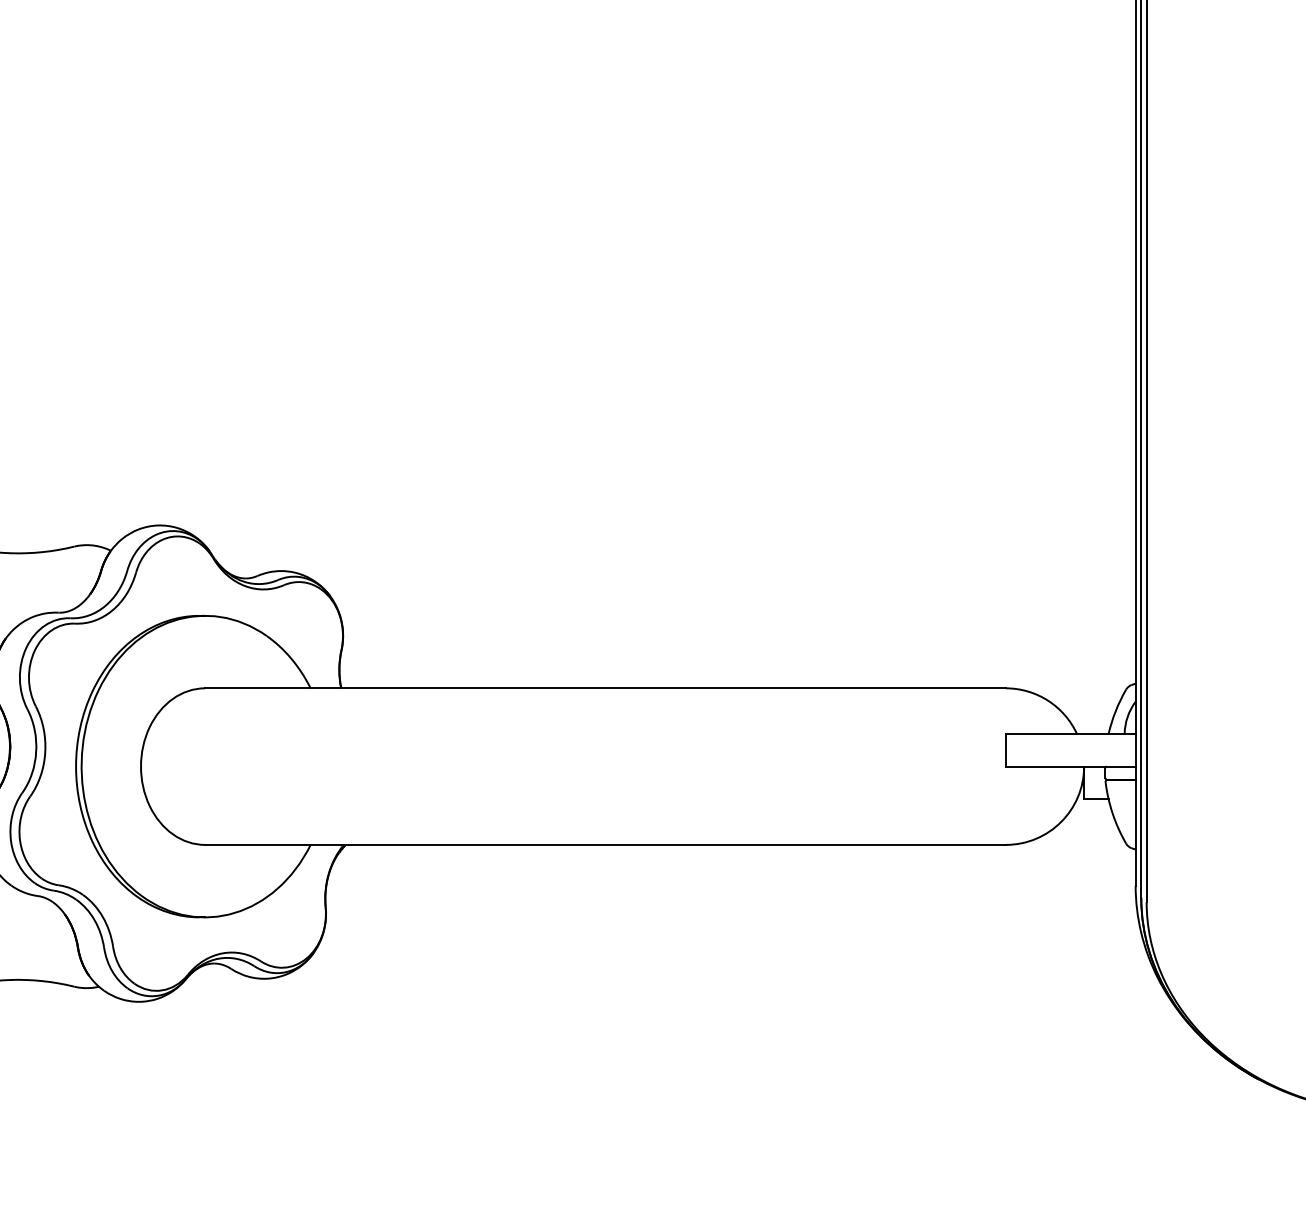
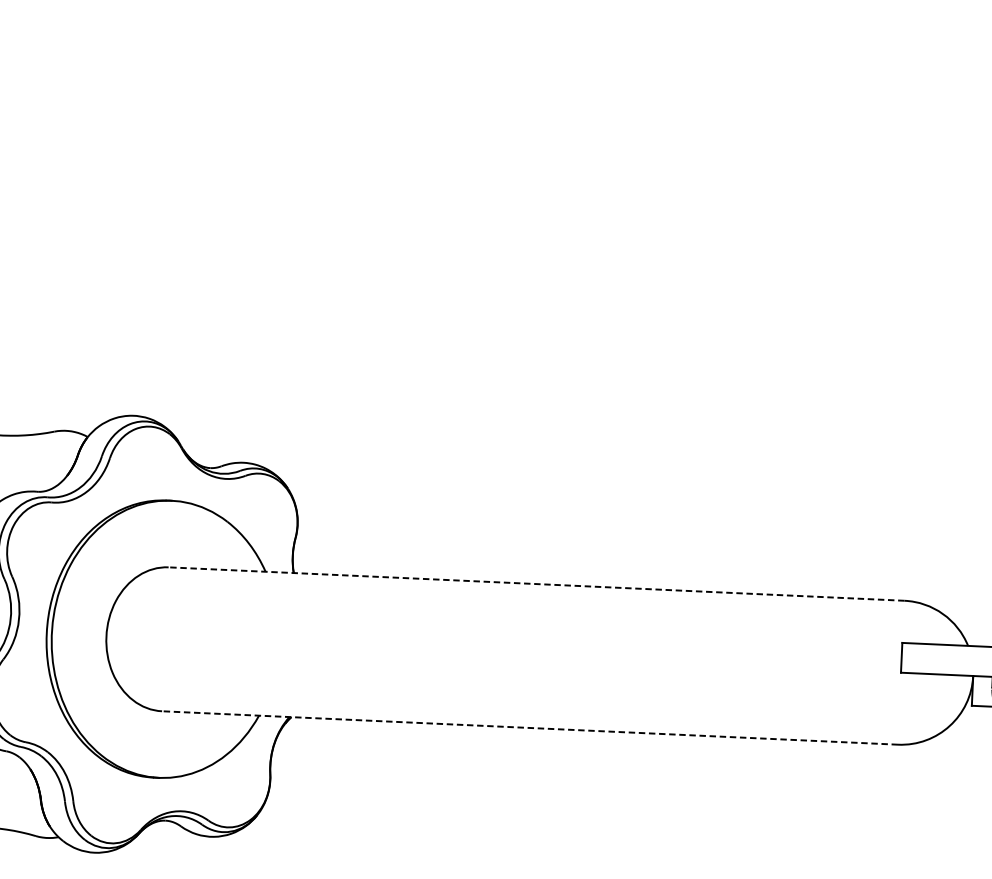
line: (604, 688) -> (535, 584), solid -> dashed
line: (604, 844) -> (529, 727), solid -> dashed

